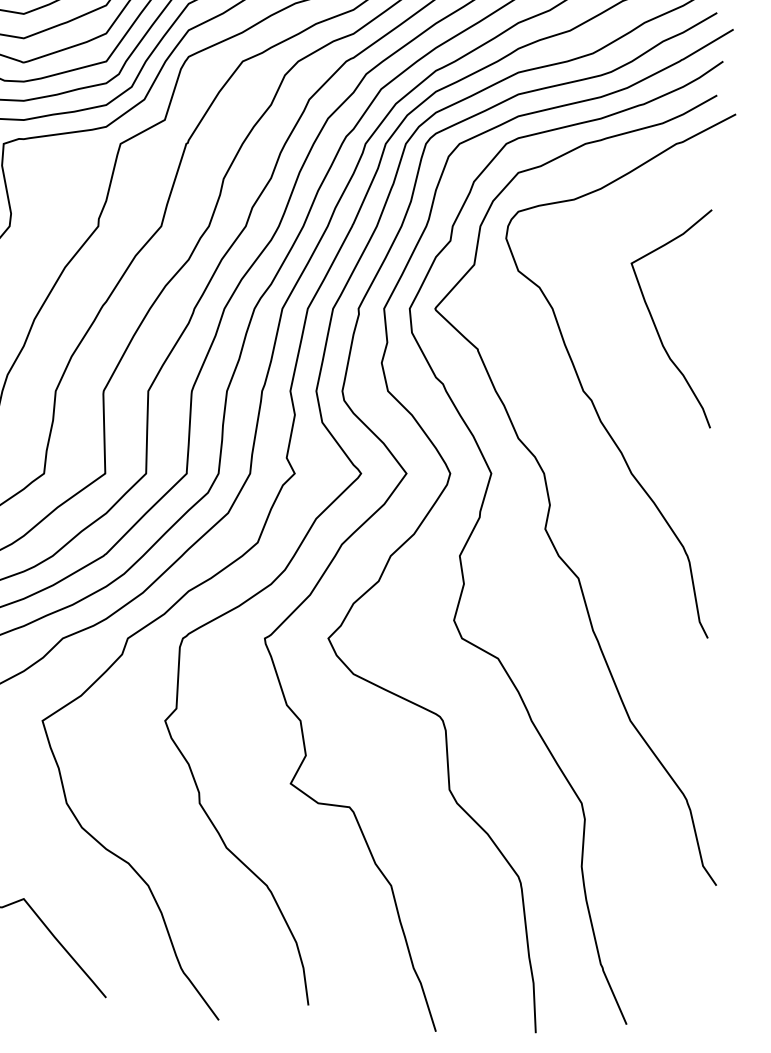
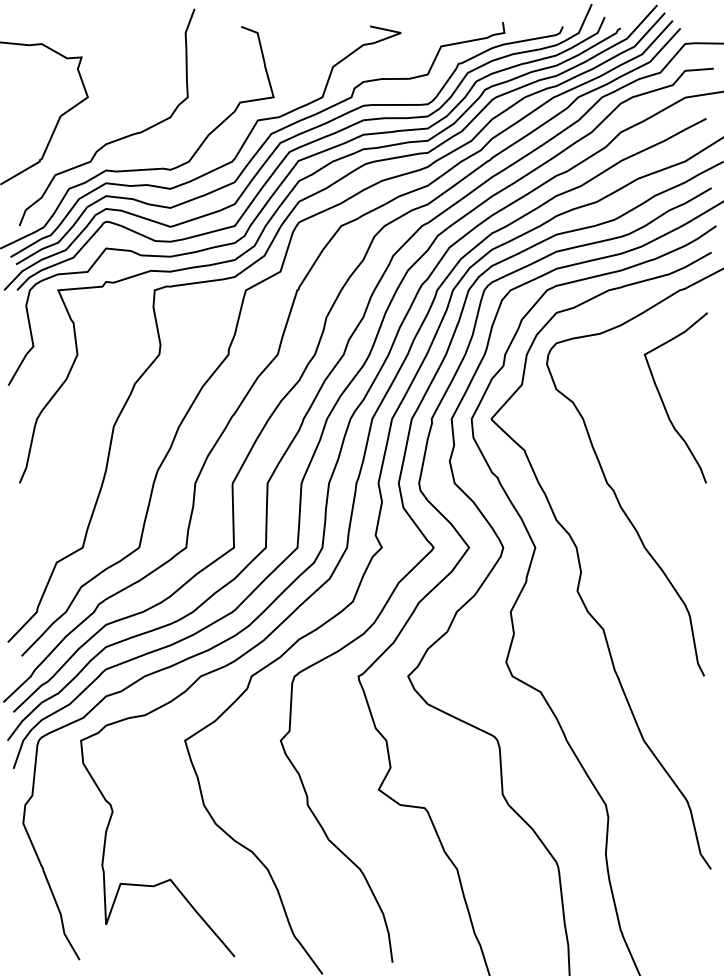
curve: (656, 326) -> (664, 403), moved

